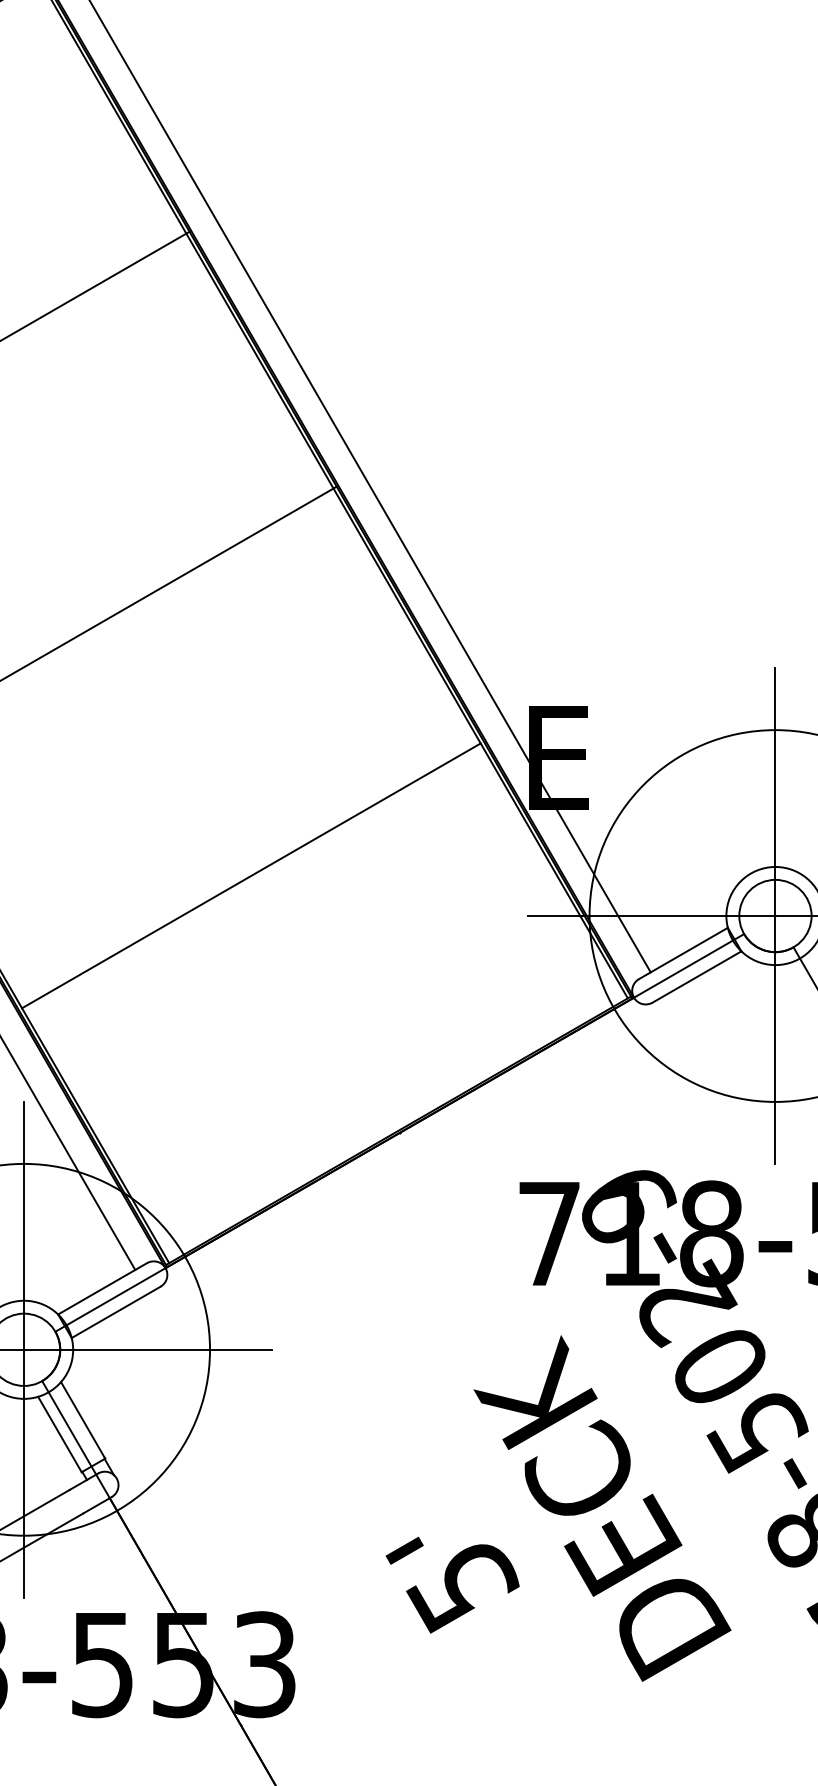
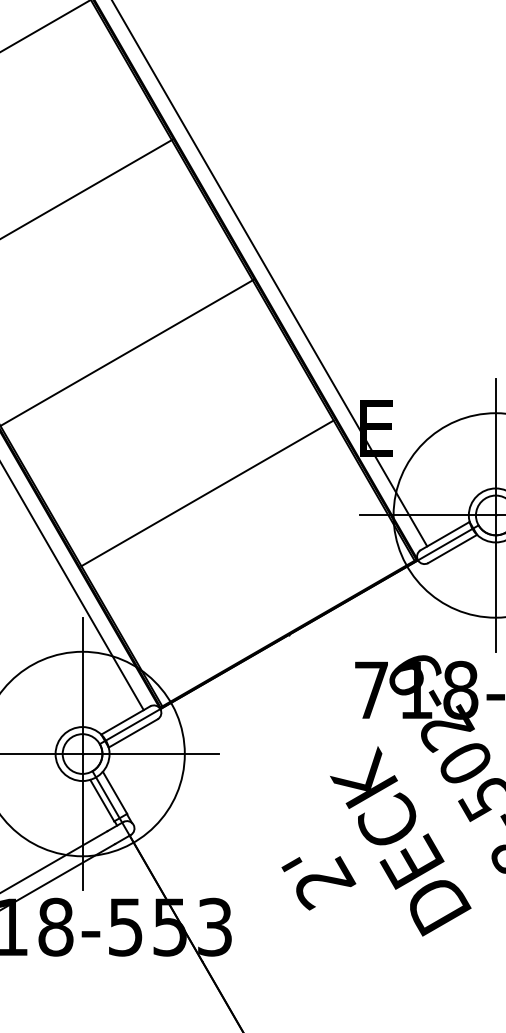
text: (463, 1585) -> (324, 883), 5' -> 2'

